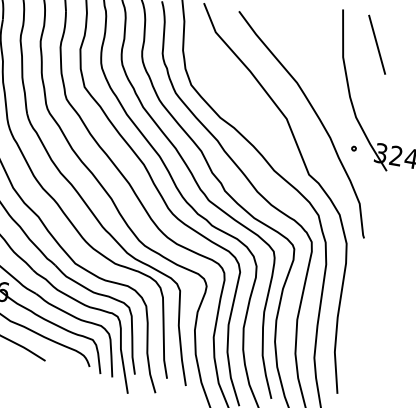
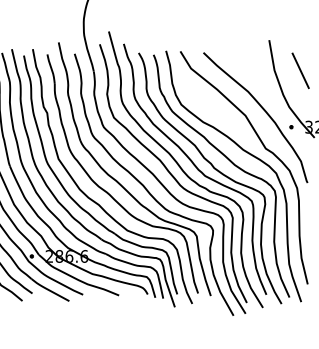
line: (376, 44) -> (300, 70), moved

